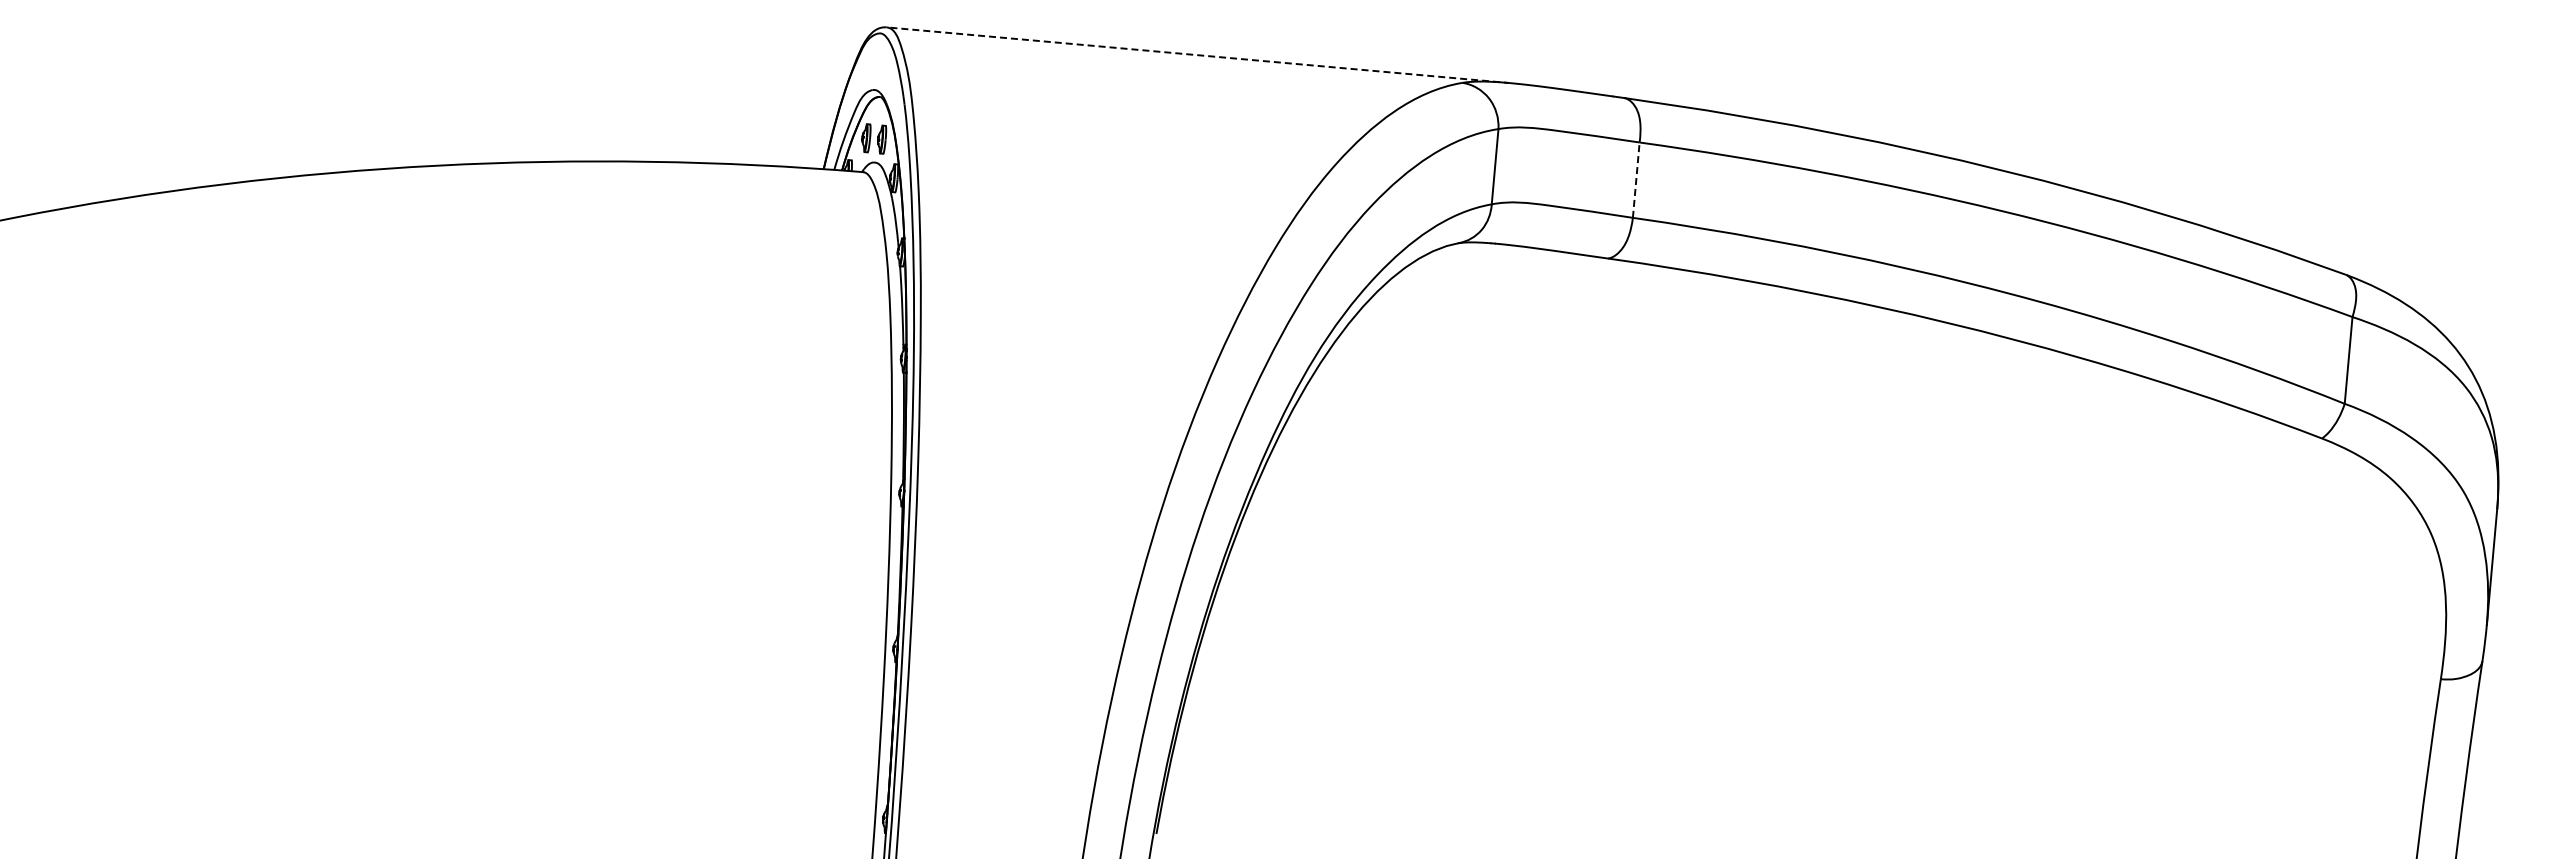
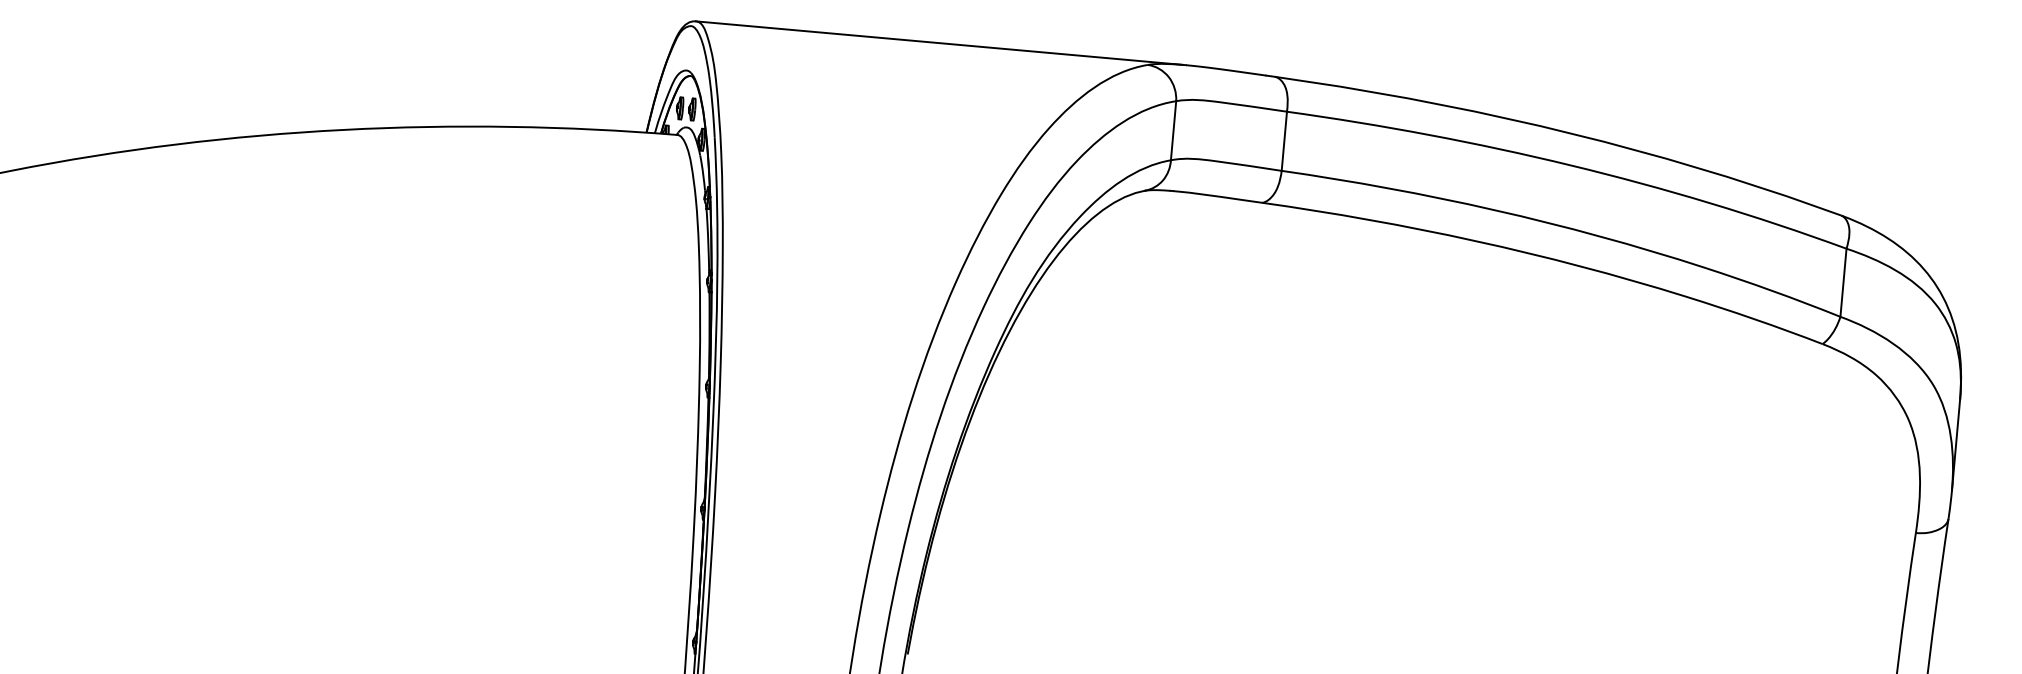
line: (1198, 55) -> (940, 43), dashed -> solid
line: (1636, 180) -> (1284, 141), dashed -> solid

